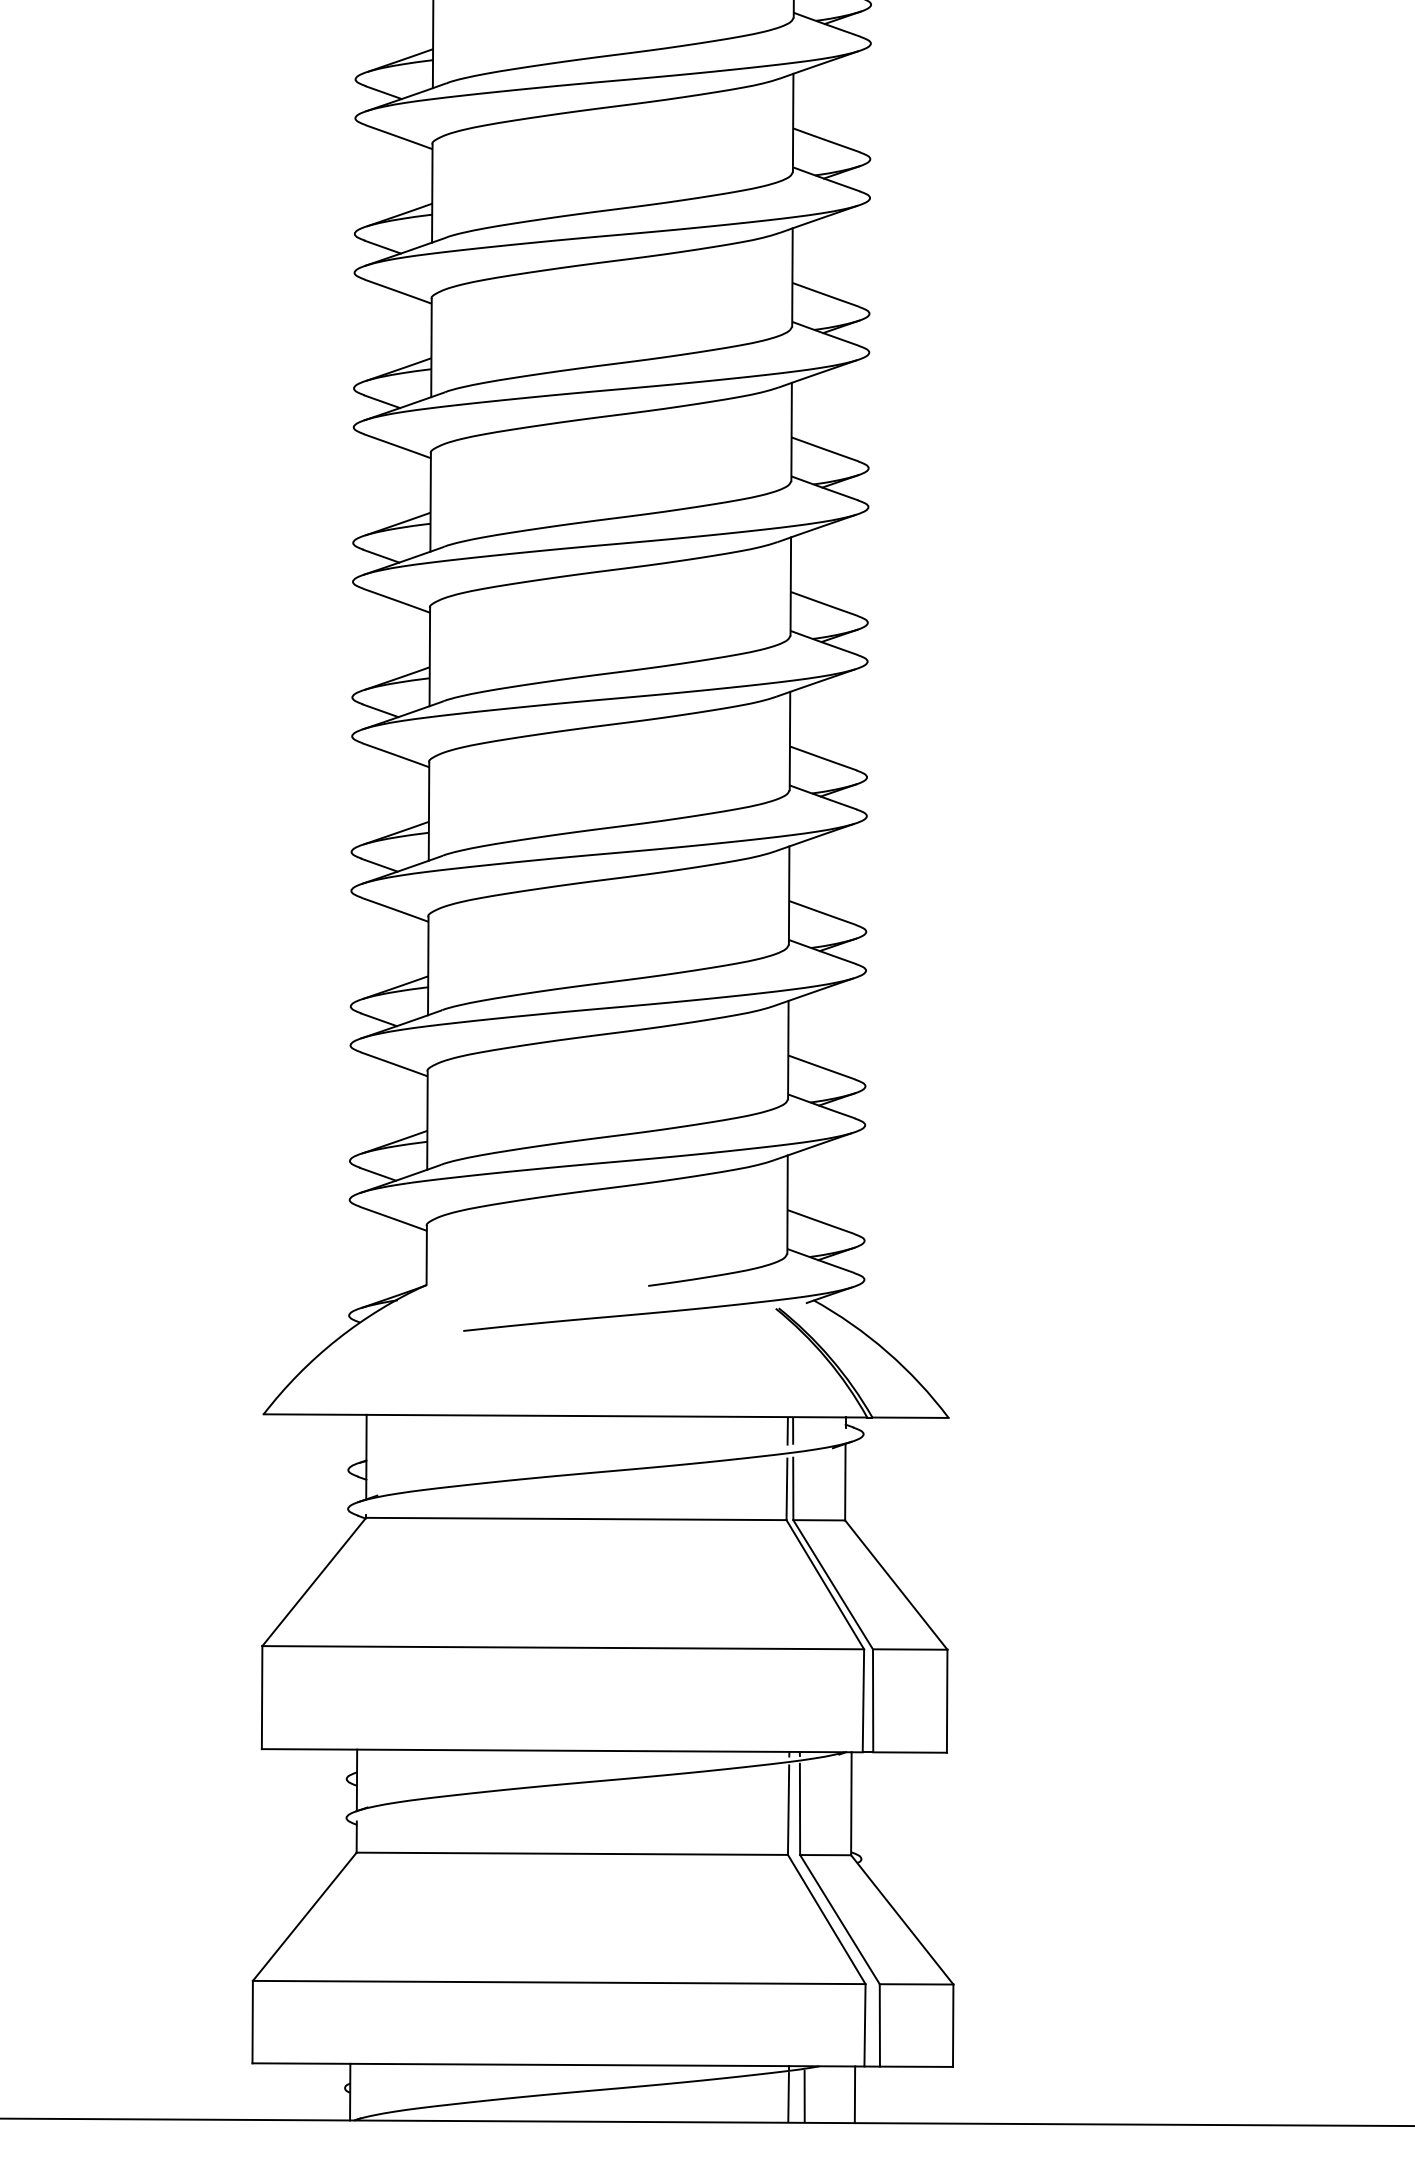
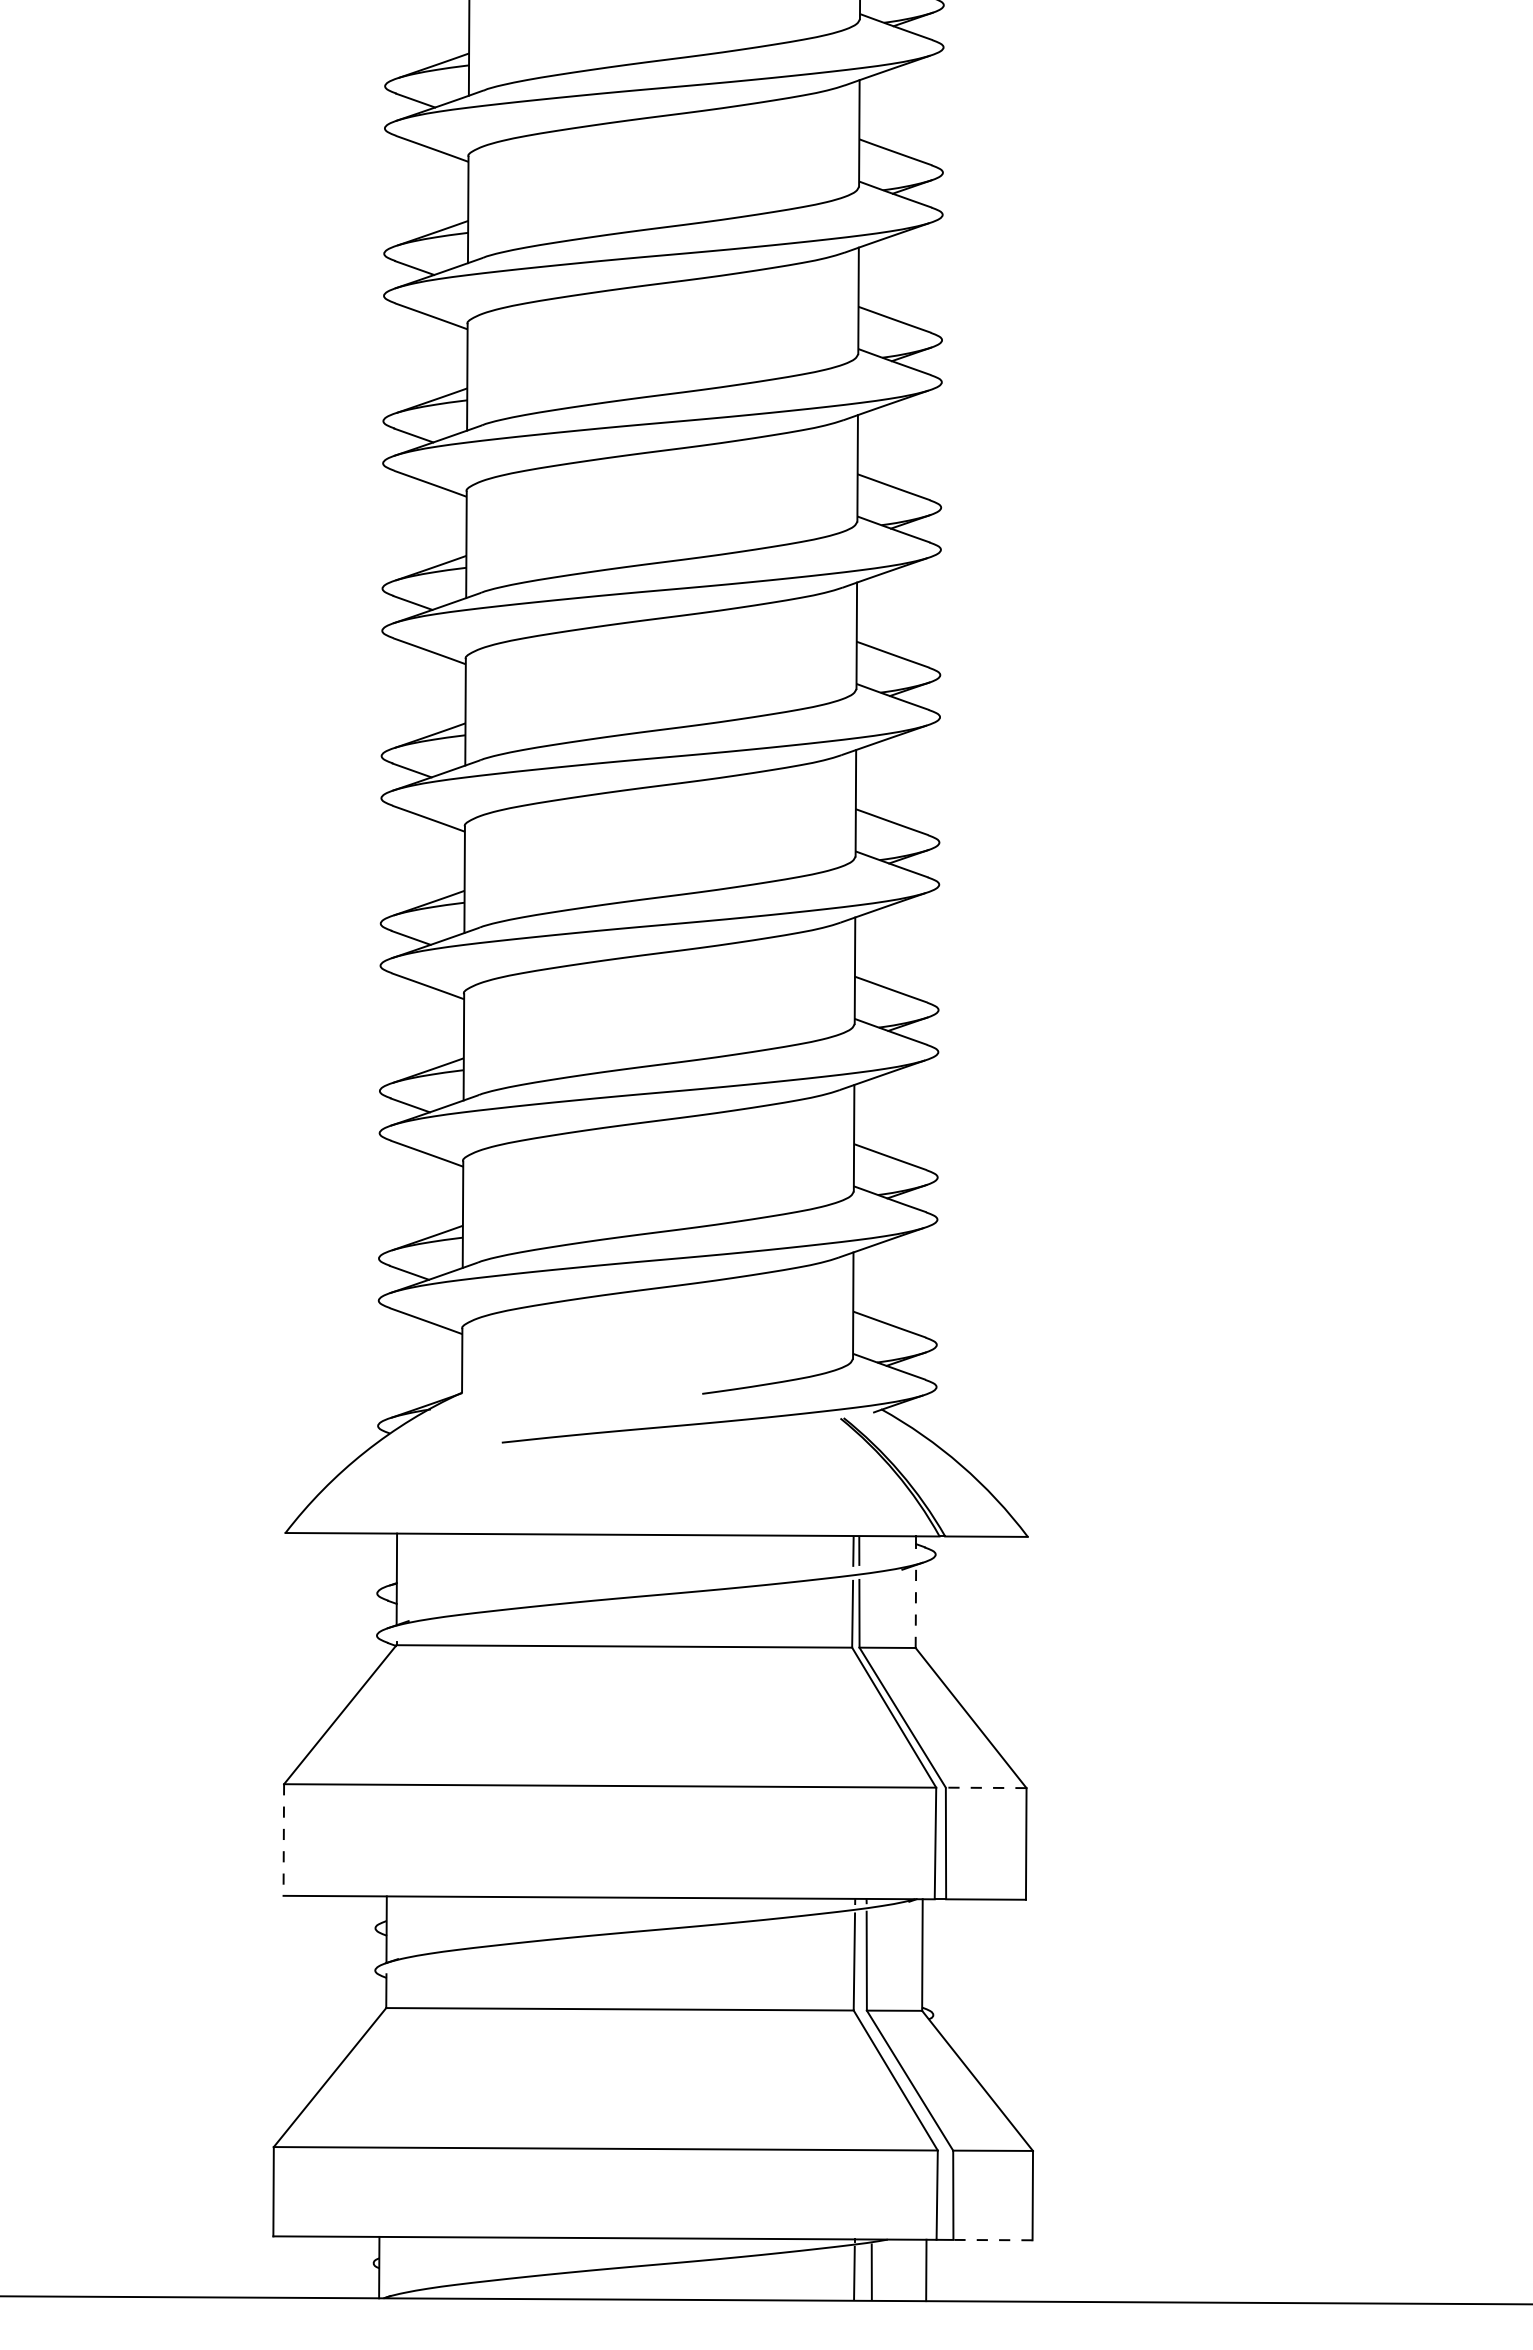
line: (844, 1482) -> (915, 1606), solid -> dashed
line: (909, 1649) -> (985, 1787), solid -> dashed
line: (261, 1698) -> (283, 1840), solid -> dashed
line: (916, 2067) -> (992, 2240), solid -> dashed

